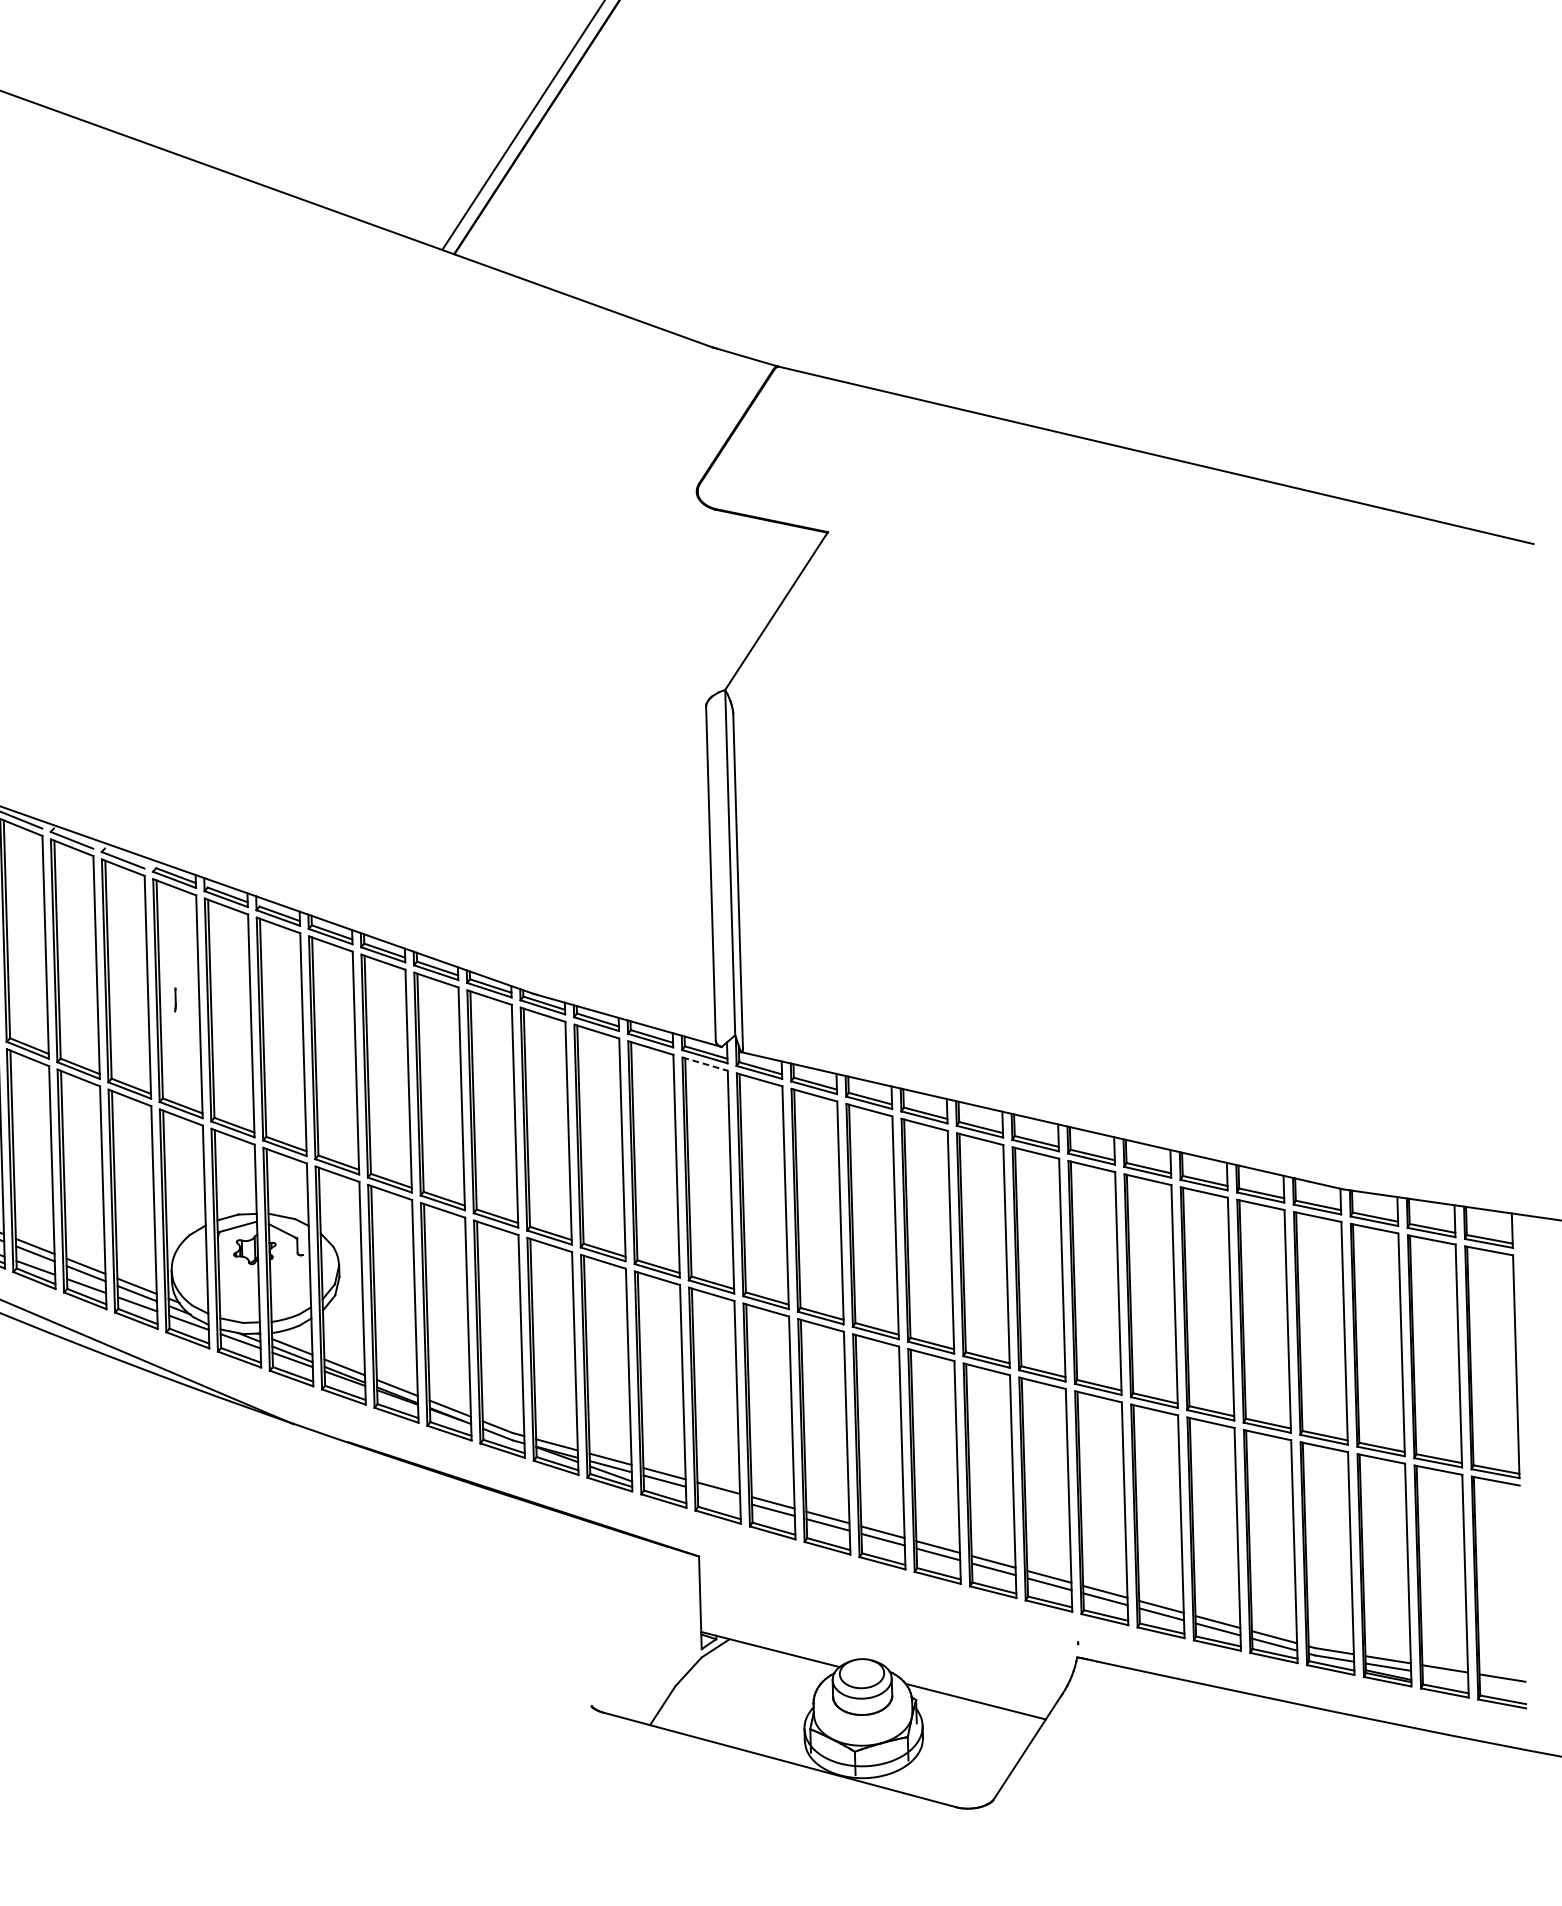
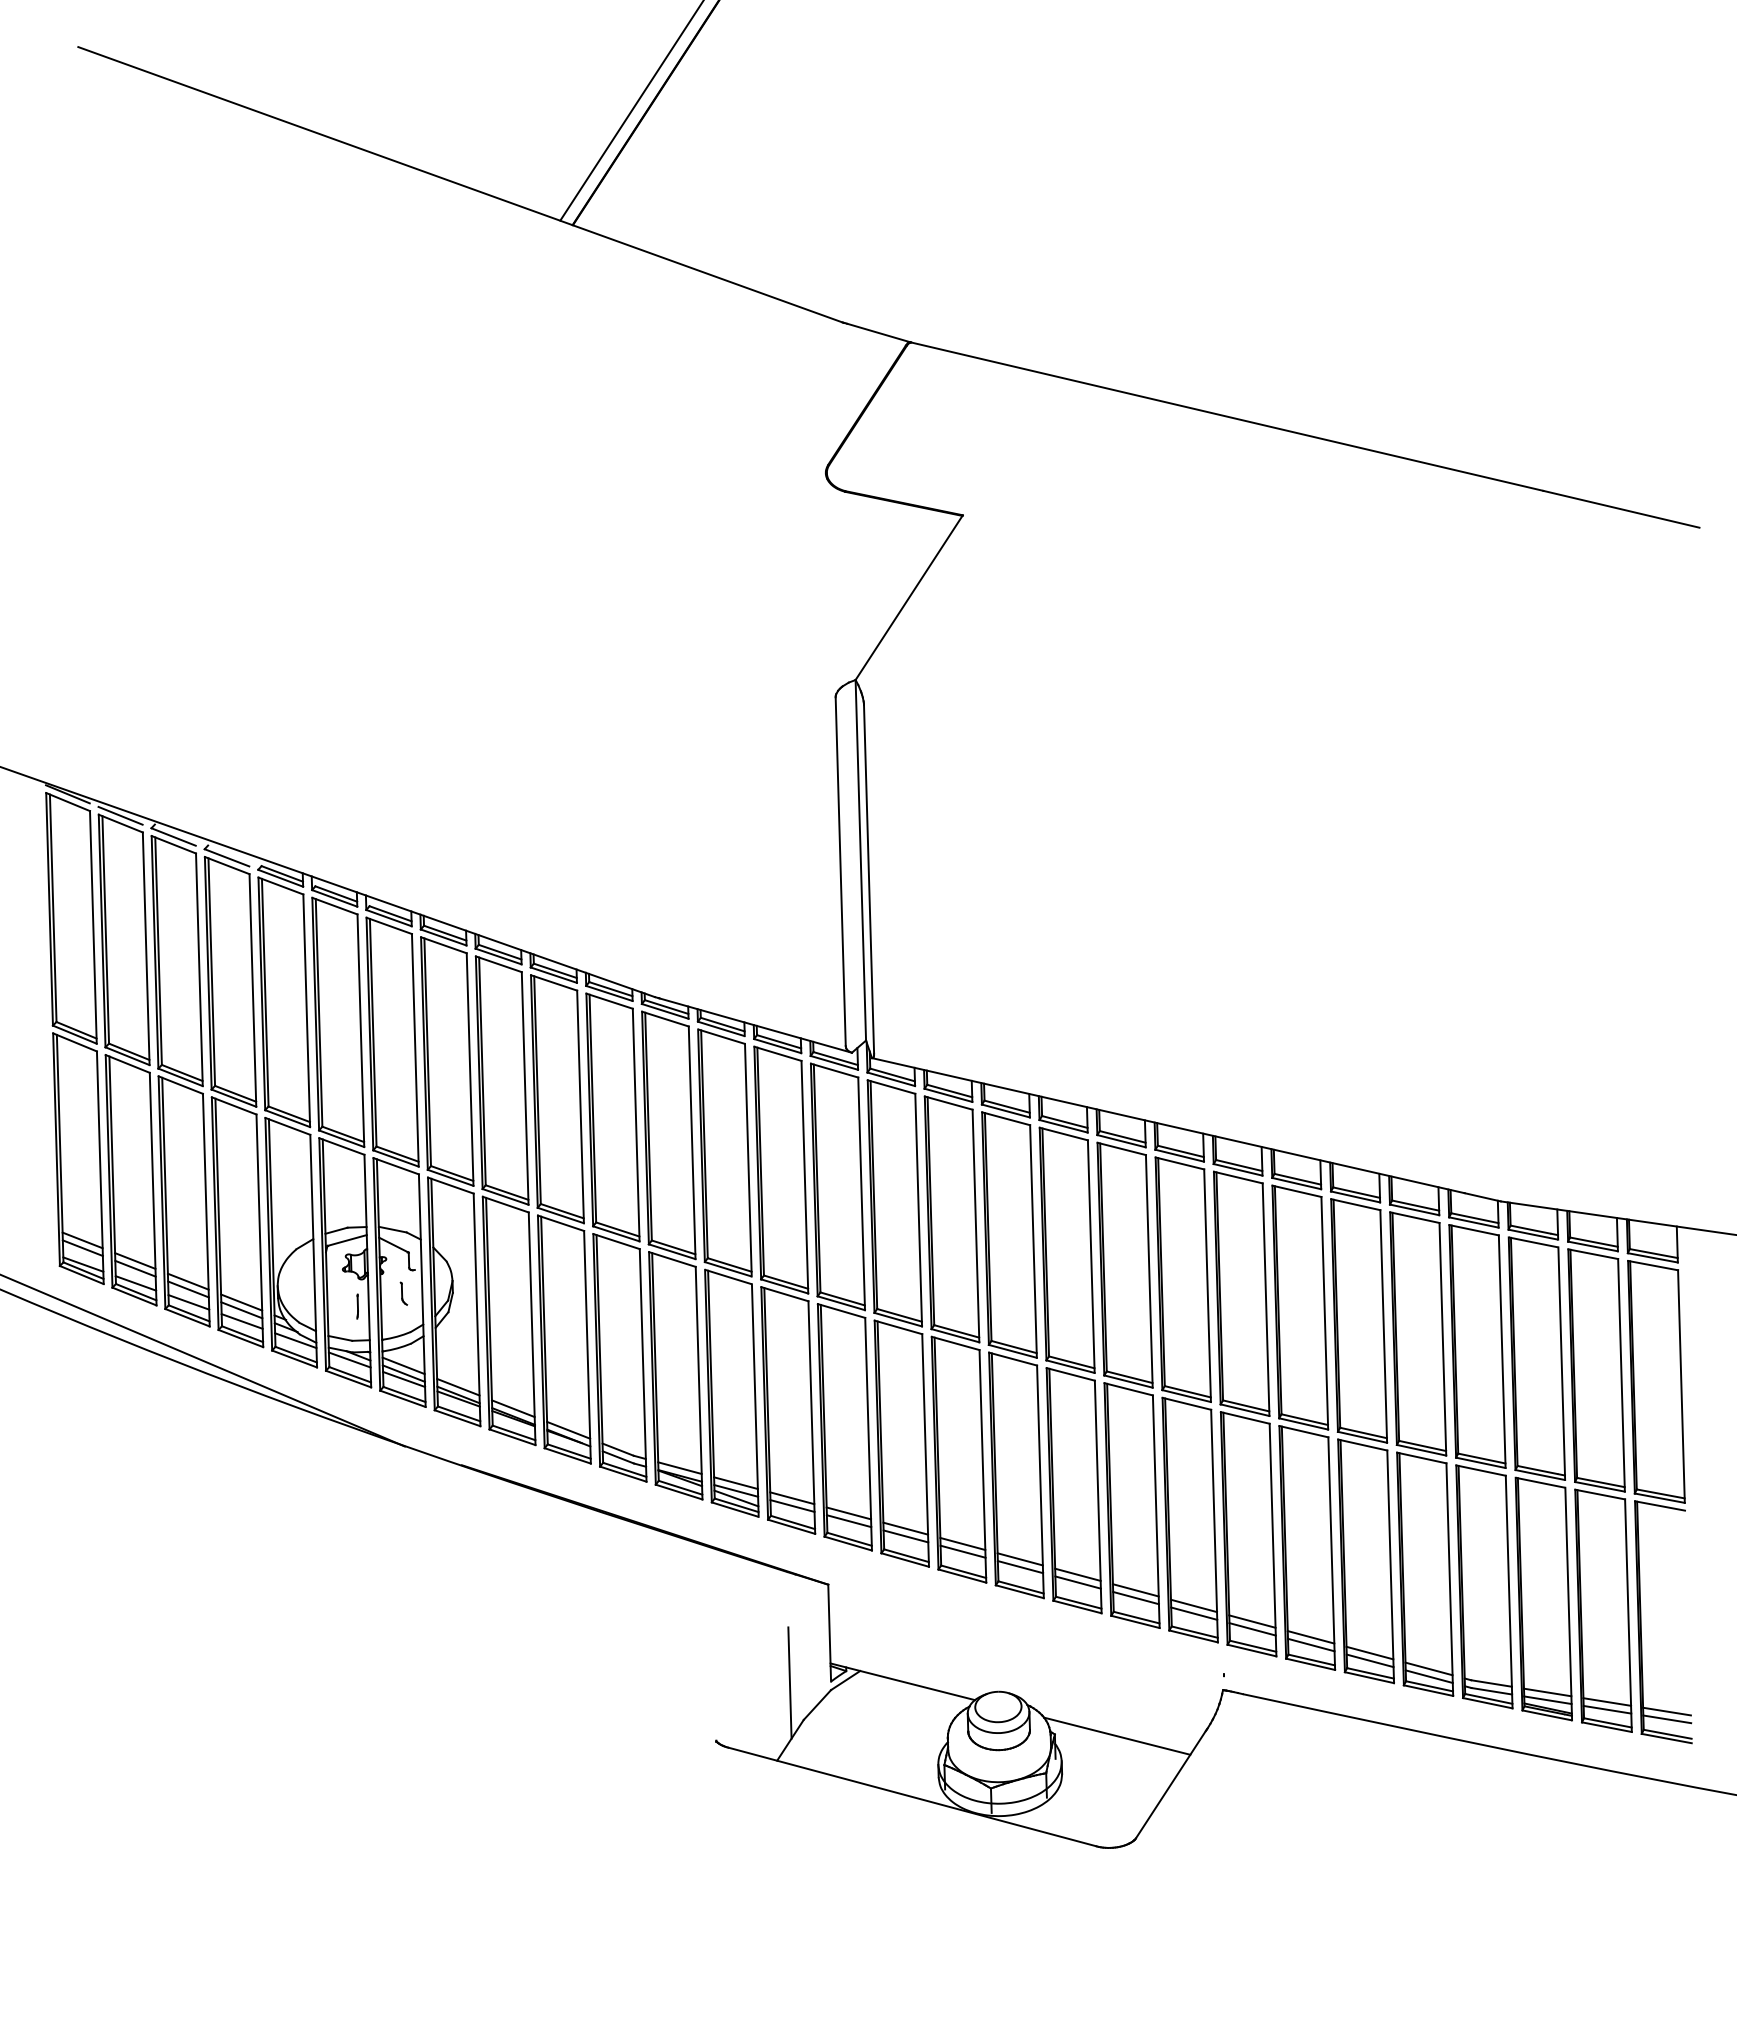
line: (175, 999) -> (357, 1306), moved
line: (705, 1063) -> (834, 1070), dashed -> solid
part: (292, 1277) -> (403, 1293), added
line: (718, 1495) -> (848, 1521), added
line: (661, 1650) -> (789, 1682), added
line: (1445, 1676) -> (1607, 1709), added
line: (1502, 1685) -> (1667, 1719), added

